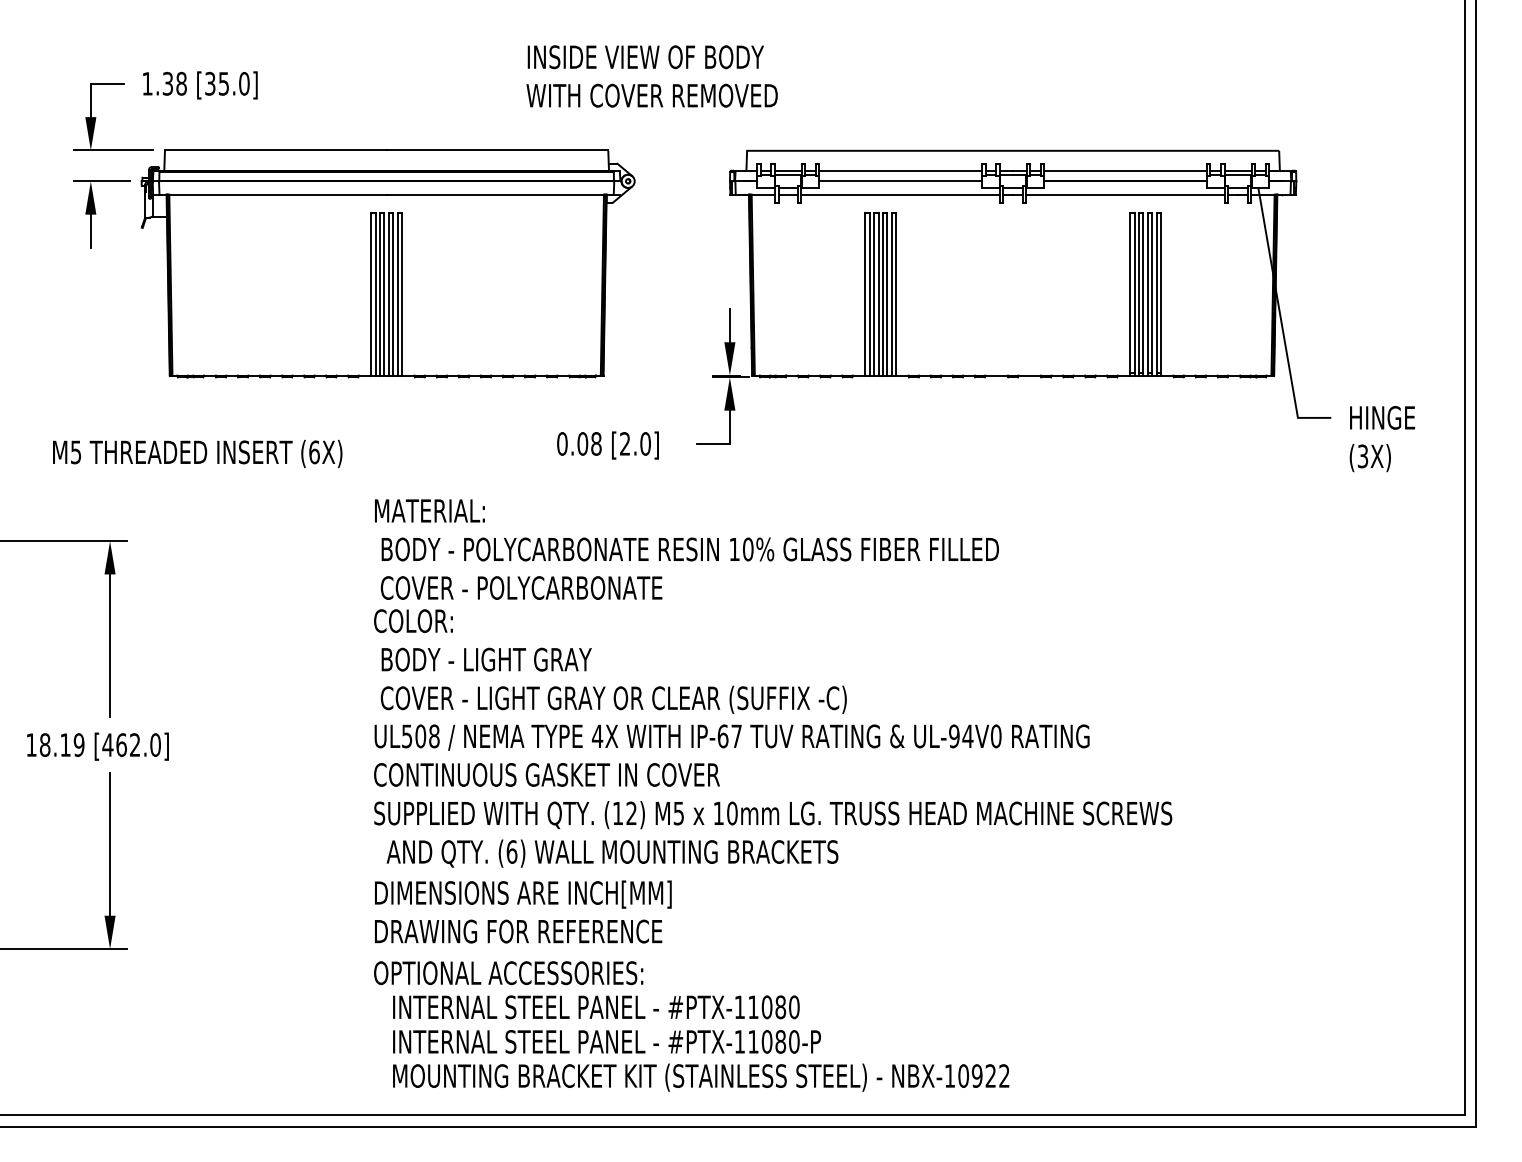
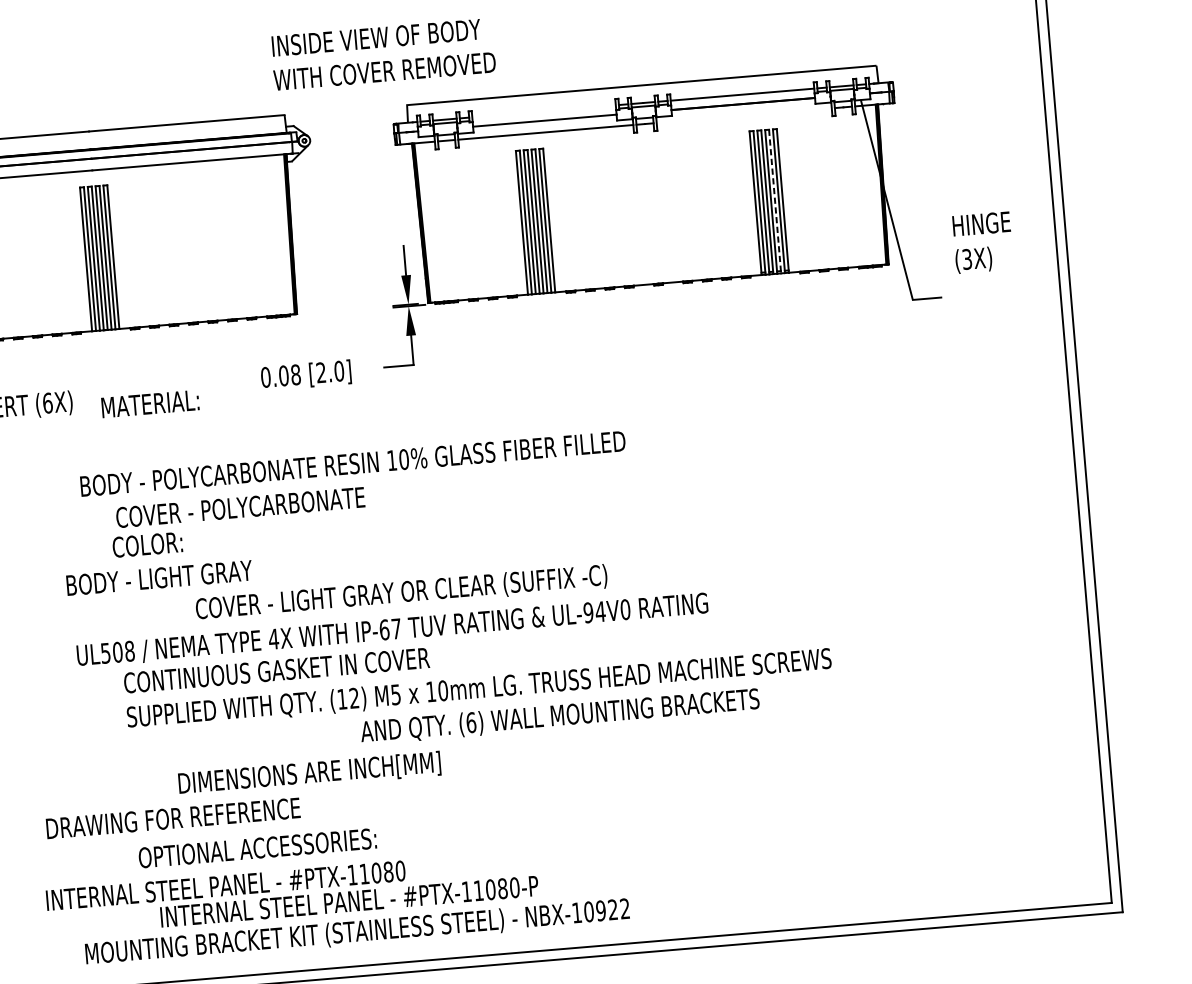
text: (651, 76) -> (382, 54), moved
line: (900, 170) -> (543, 111), removed
line: (1125, 194) -> (744, 115), removed
line: (1152, 294) -> (775, 201), solid -> dashed
text: (1381, 439) -> (982, 243), moved
text: (429, 510) -> (150, 403), moved
text: (689, 549) -> (352, 463), moved
text: (486, 659) -> (159, 577), moved
text: (613, 699) -> (401, 593), moved
text: (731, 737) -> (392, 630), moved
text: (612, 853) -> (560, 716), moved
text: (523, 894) -> (309, 774), moved
text: (518, 931) -> (173, 818), moved
text: (596, 1007) -> (226, 885), moved
text: (701, 1077) -> (357, 932), moved

